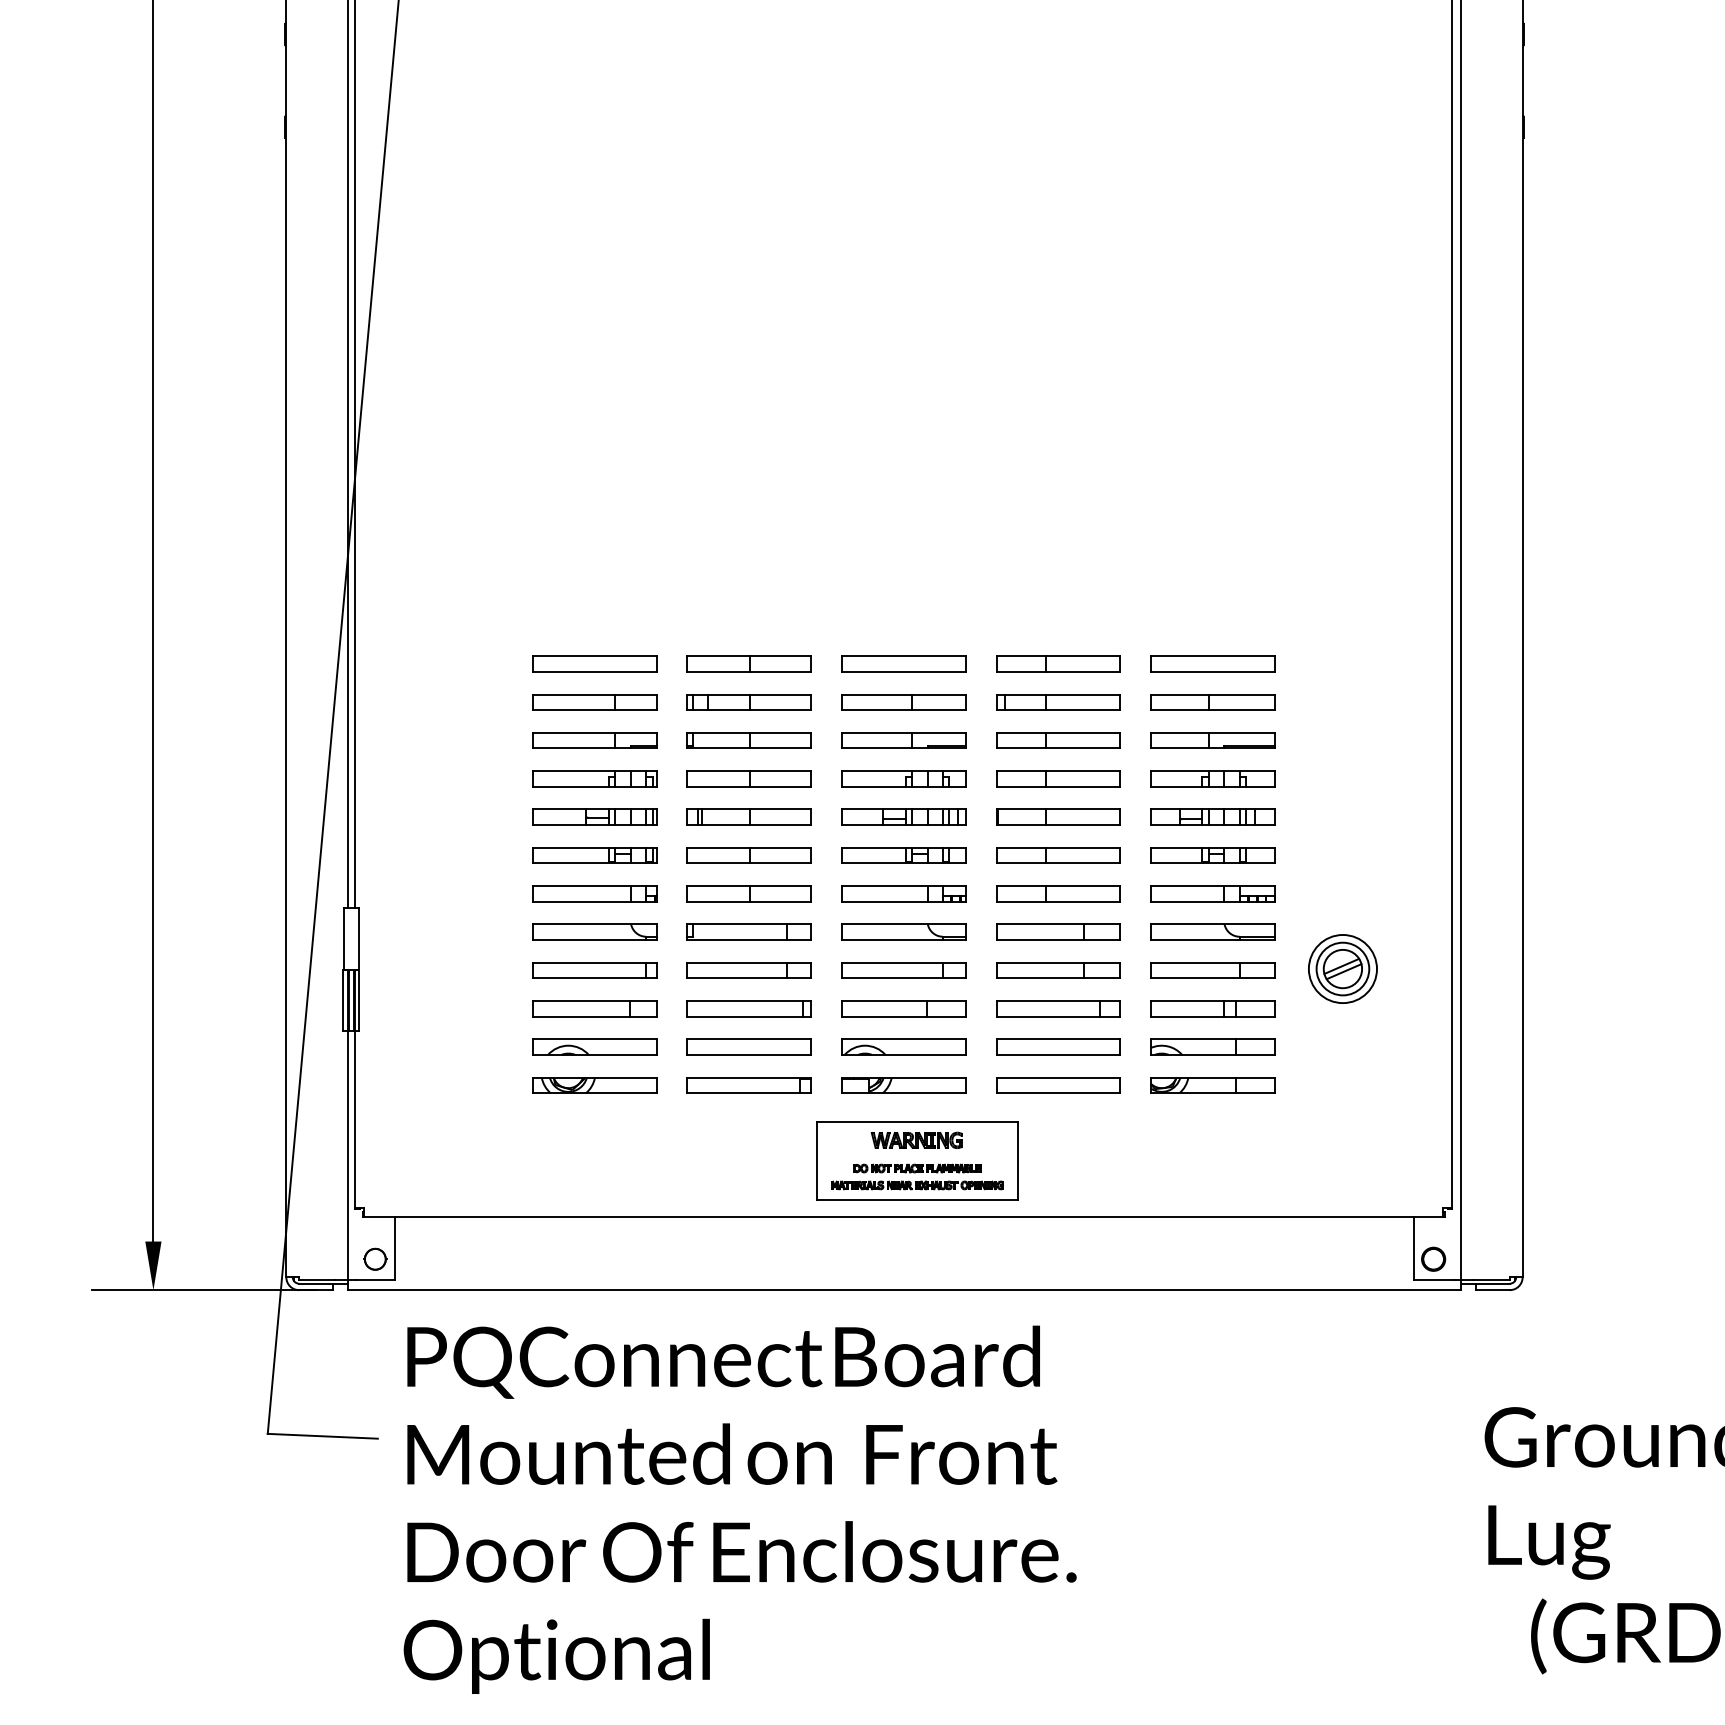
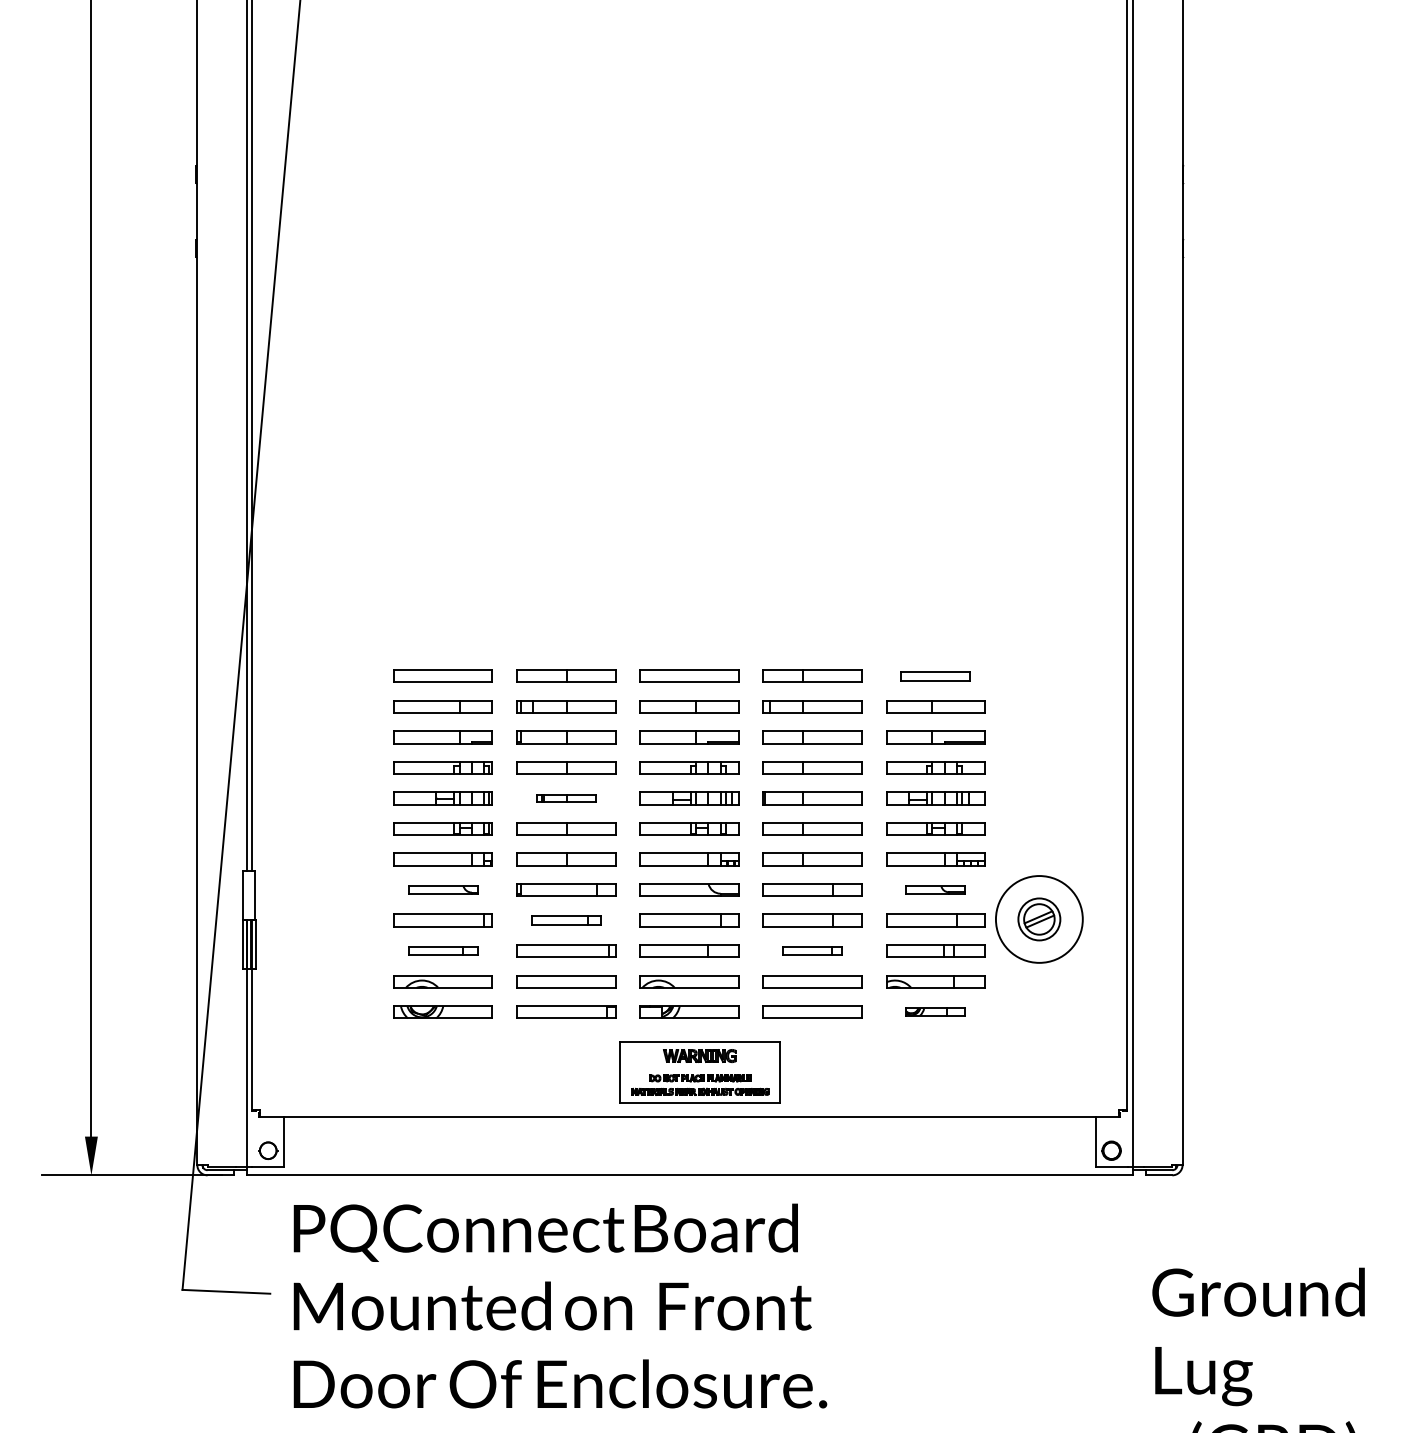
part: (1212, 662) -> (935, 675), size x0.7
part: (749, 817) -> (566, 798), size x0.6
part: (593, 931) -> (442, 889), size x0.7
part: (1212, 931) -> (935, 889), size x0.6
circle: (1343, 969) -> (1039, 919), size x1.6
part: (749, 970) -> (566, 920), size x0.7
part: (593, 1008) -> (442, 950), size x0.7
part: (1058, 1008) -> (812, 950), size x0.6
part: (1212, 1084) -> (935, 1011), size x0.6

